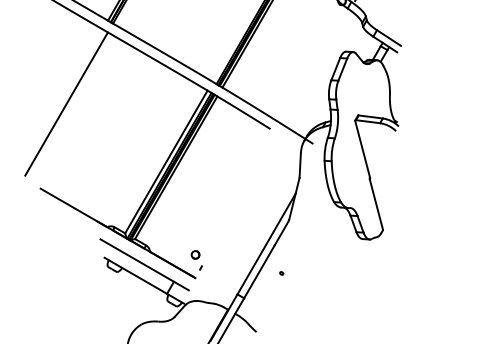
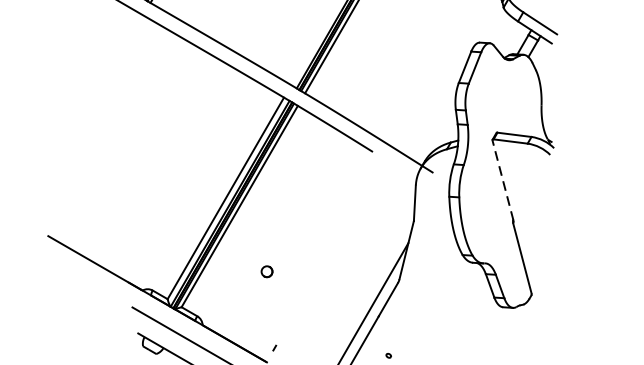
line: (66, 103) -> (84, 115), removed
line: (362, 148) -> (502, 179), solid -> dashed
part: (195, 254) -> (266, 271), moved

